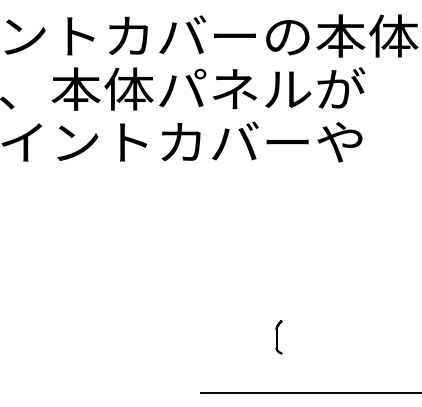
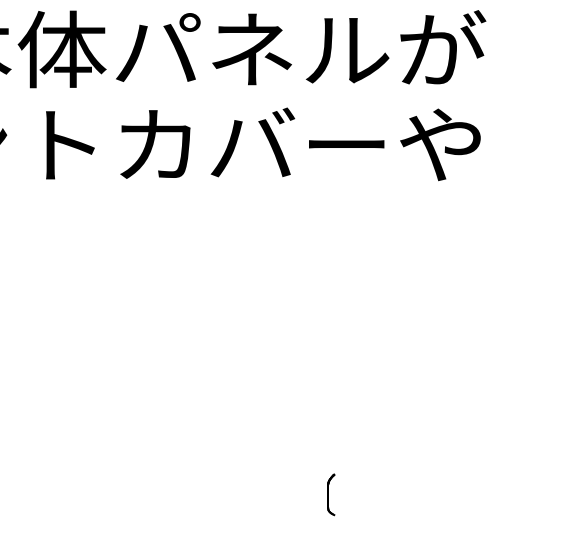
part: (278, 337) -> (330, 494), size x0.7

